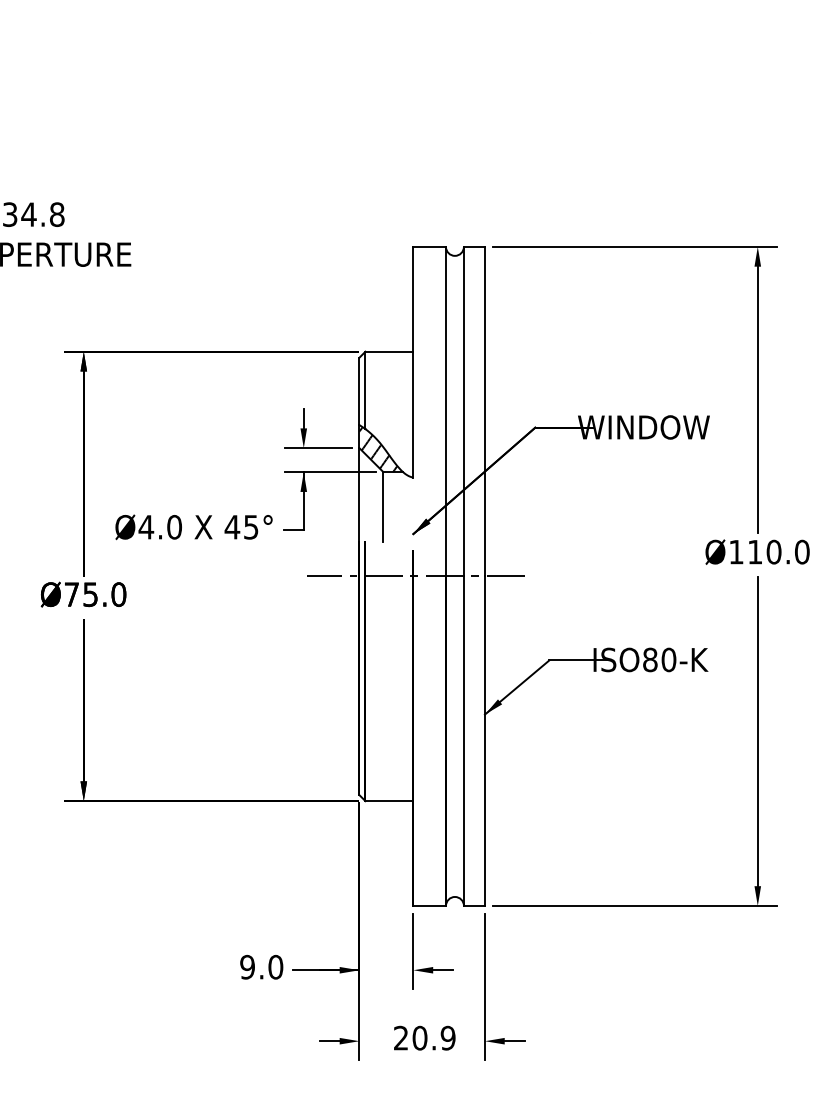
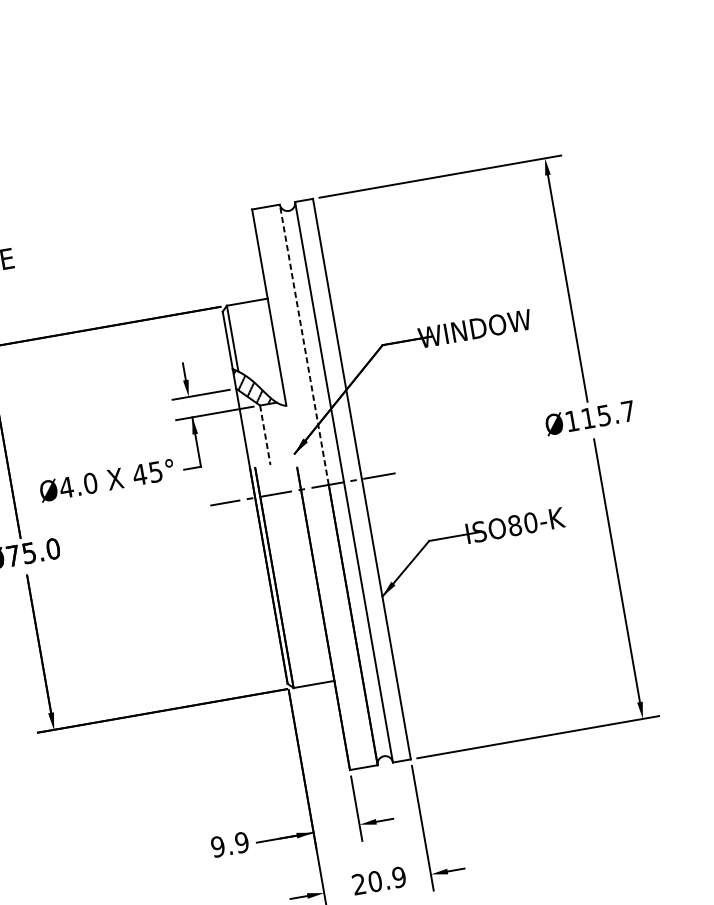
line: (445, 411) -> (303, 344), solid -> dashed
line: (383, 507) -> (265, 435), solid -> dashed
text: (787, 551) -> (615, 413), Ø110.0 -> Ø115.7
text: (275, 967) -> (241, 842), 9.0 -> 9.9

